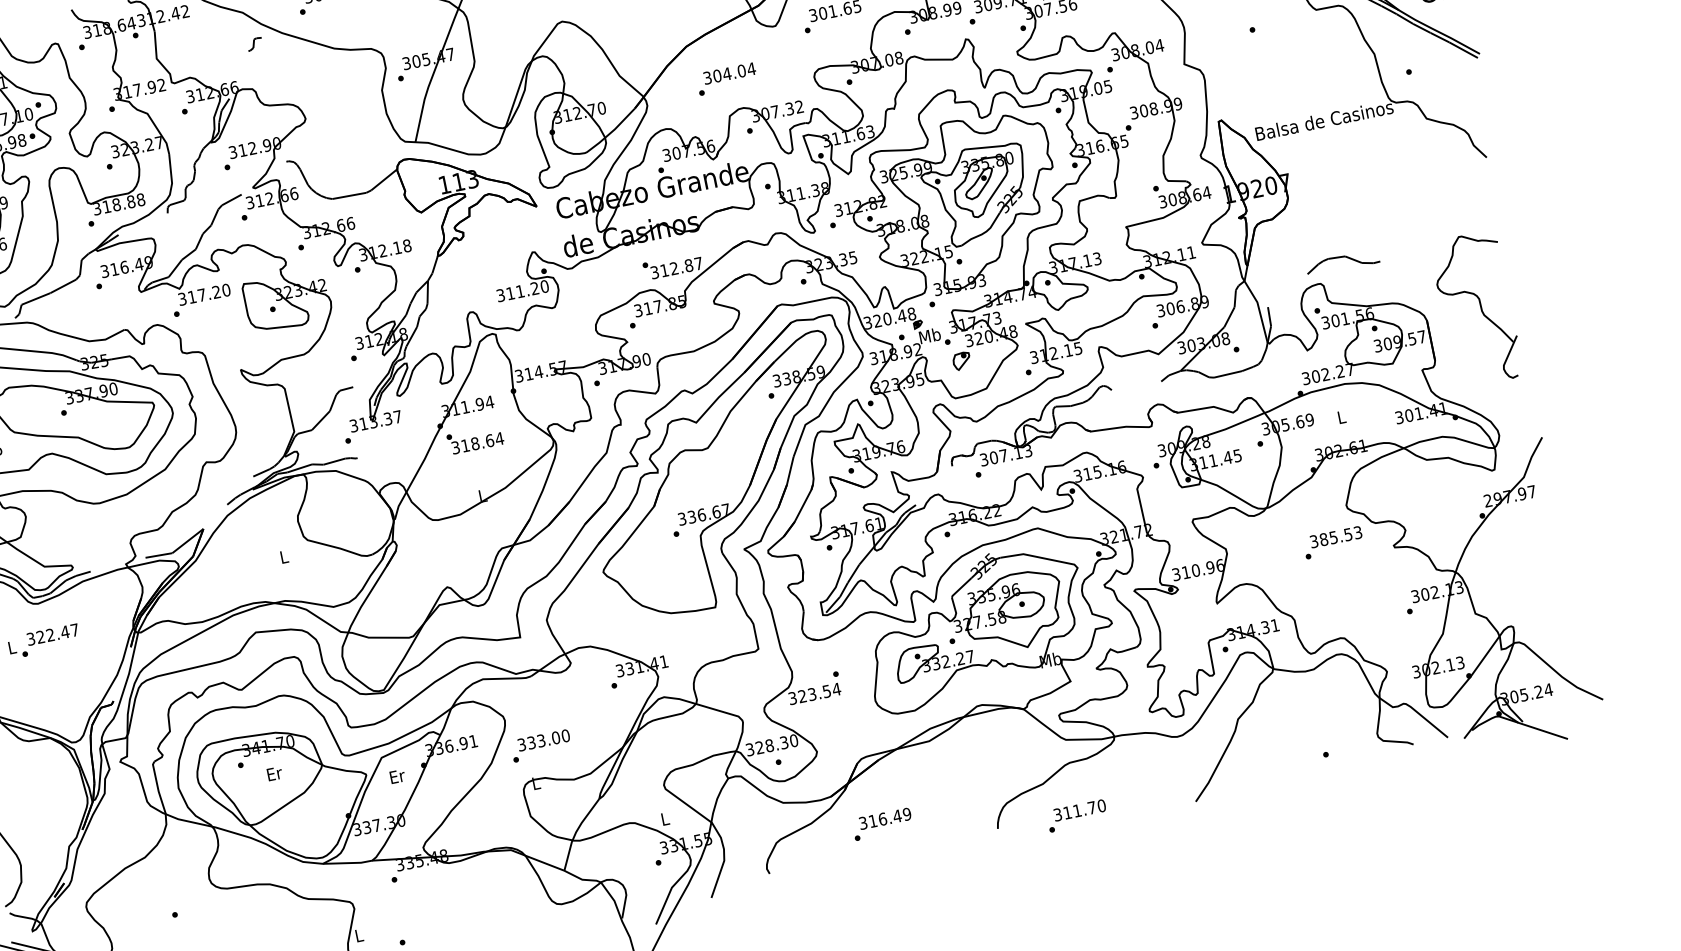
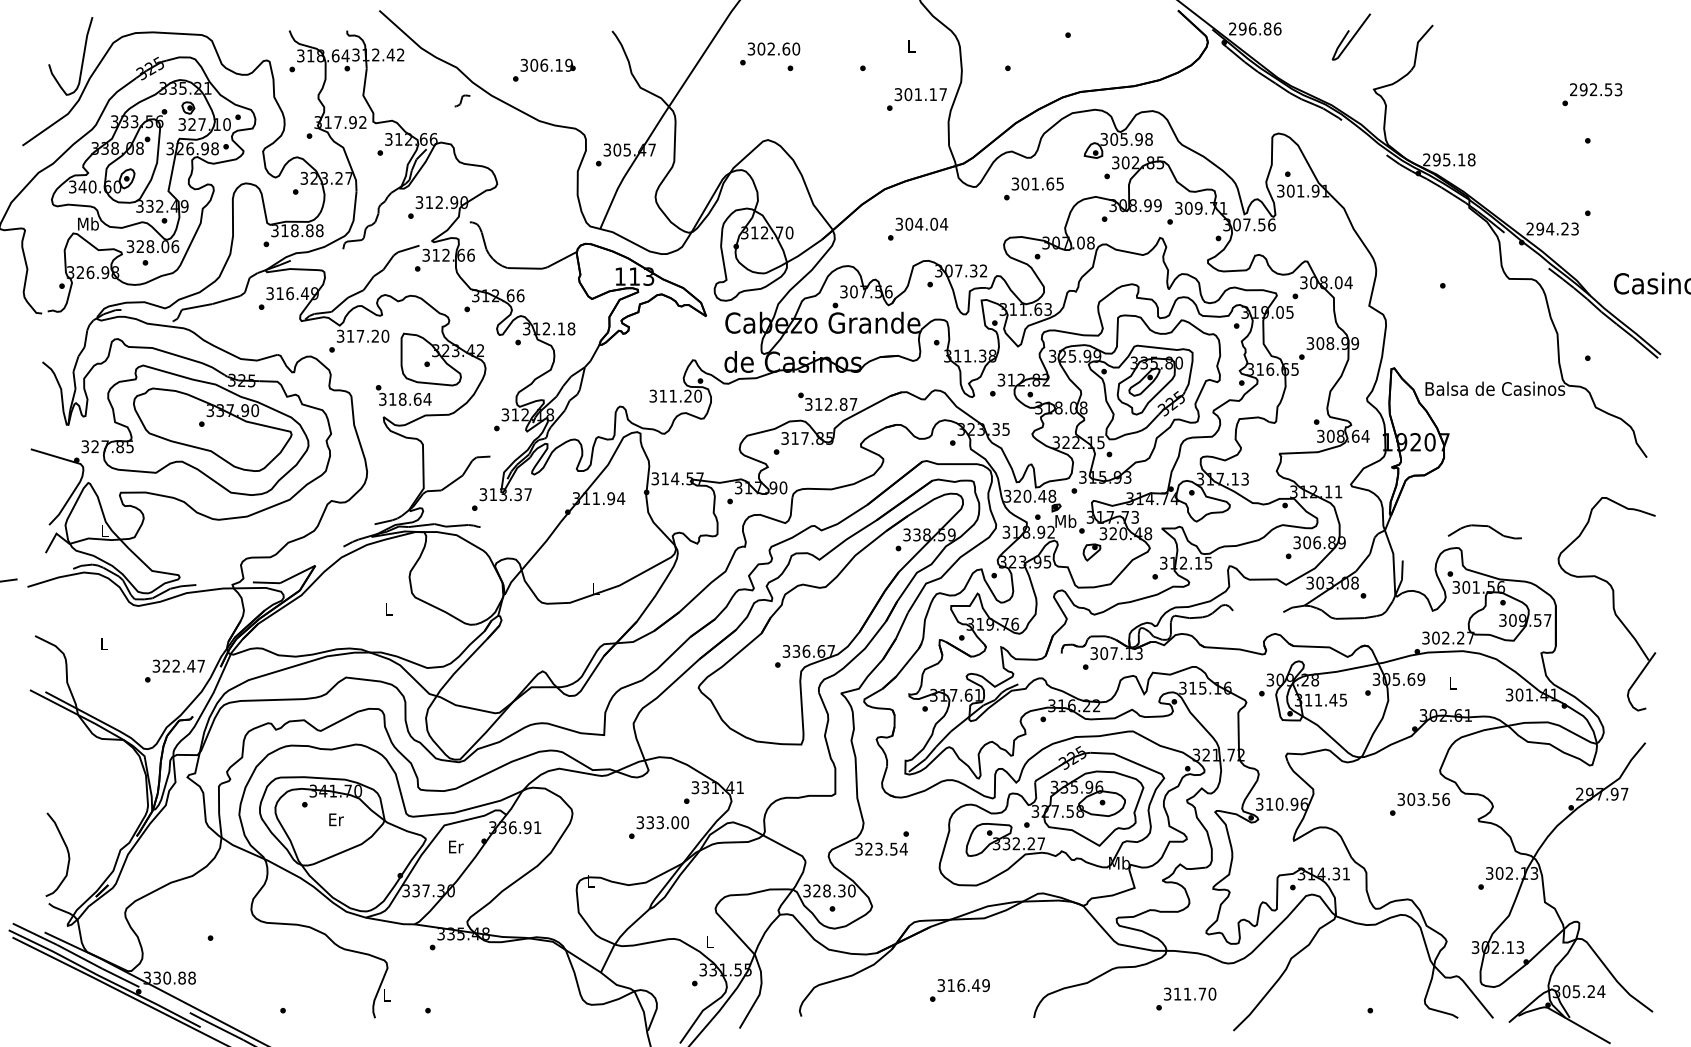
part: (1476, 309) -> (1606, 604), size x1.43
text: (475, 439) -> (403, 395), moved
text: (1340, 536) -> (1428, 799), 385.53 -> 303.56
text: (49, 639) -> (174, 670), moved
text: (541, 745) -> (659, 827), moved
text: (1077, 815) -> (1186, 998), moved
text: (882, 824) -> (959, 990), moved

